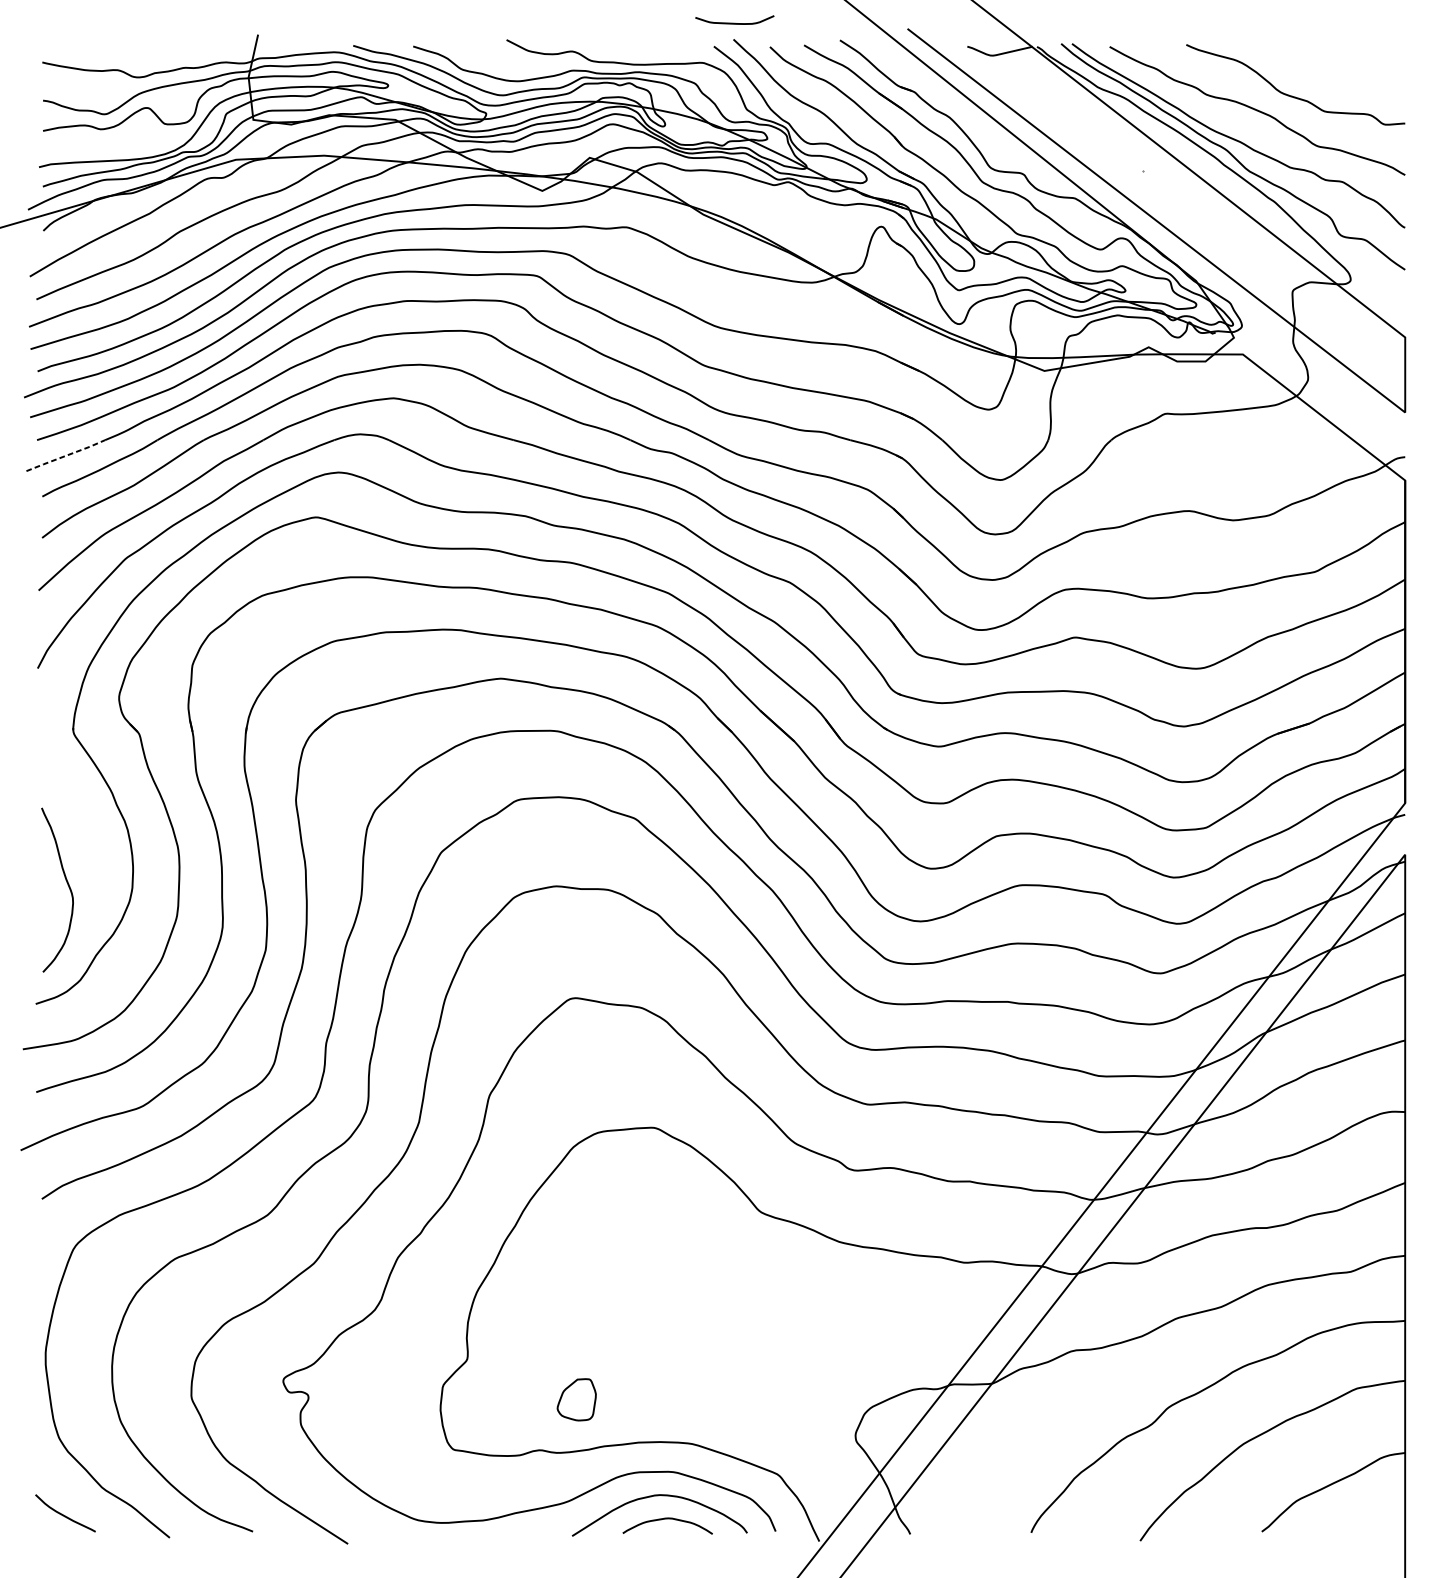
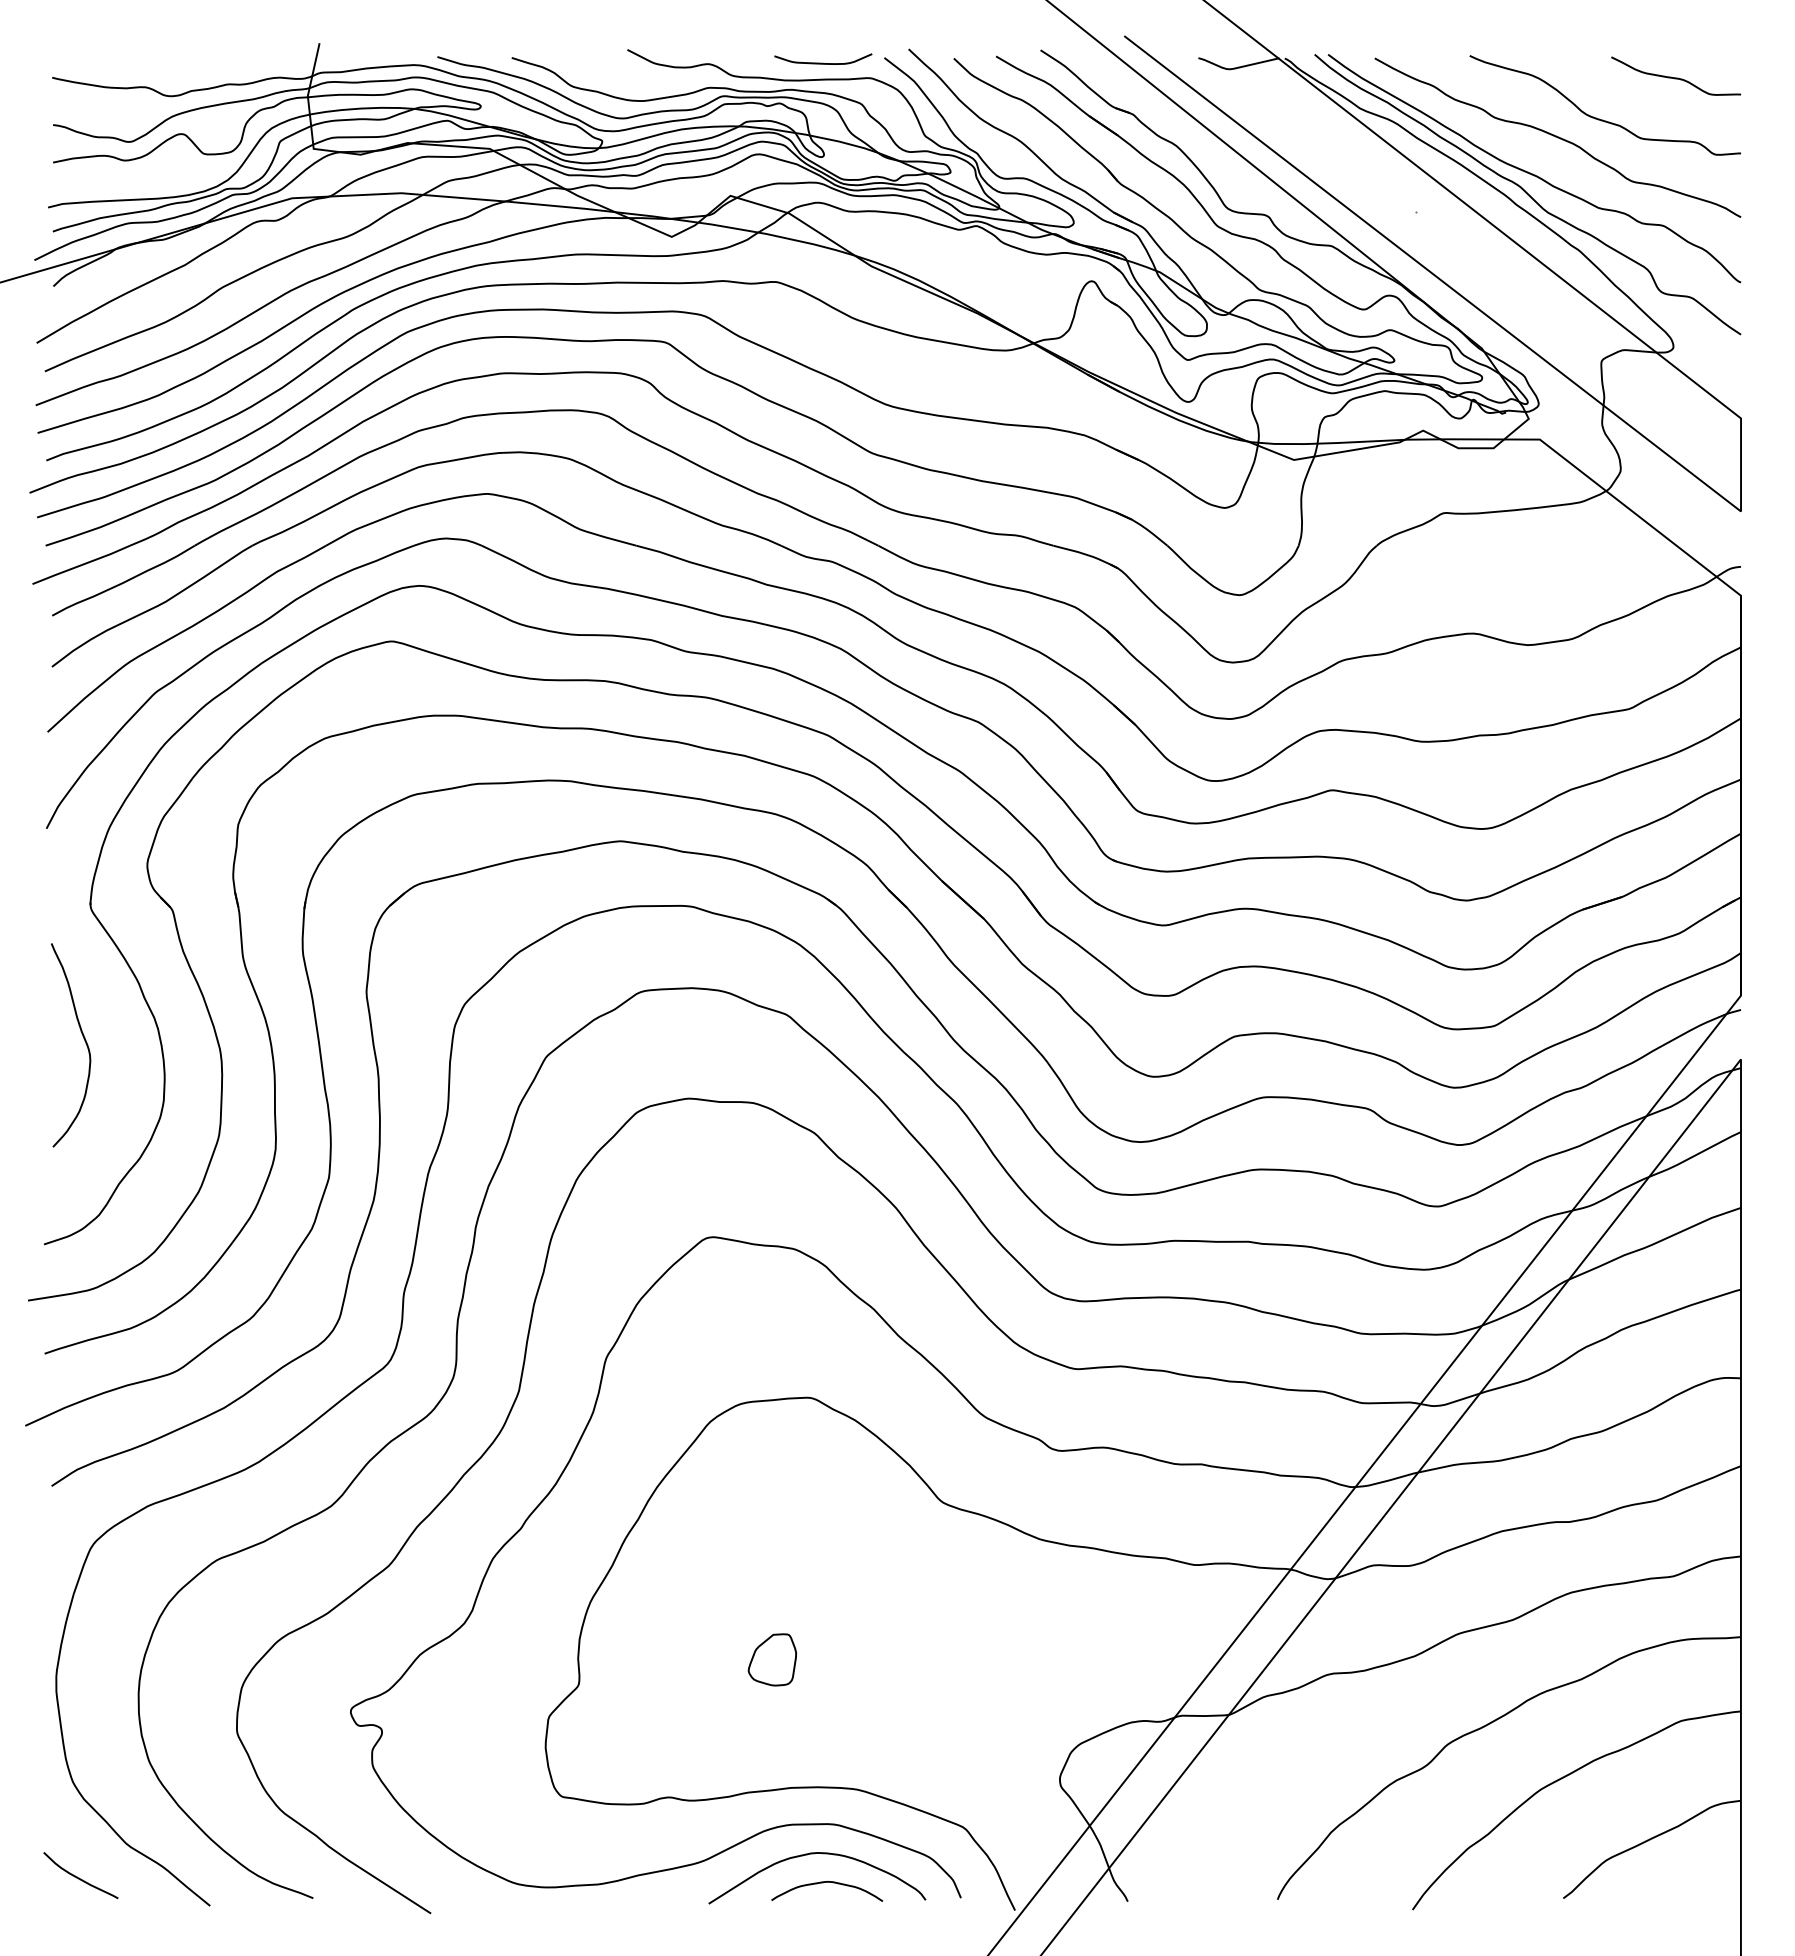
curve: (734, 22) -> (823, 62), moved
curve: (1352, 62) -> (1675, 77), added
line: (65, 456) -> (81, 565), dashed -> solid
curve: (68, 887) -> (84, 1041), moved
part: (576, 1399) -> (771, 1659), moved

